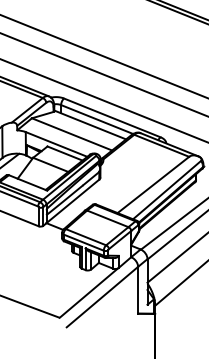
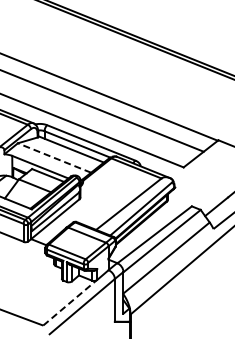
line: (72, 133) -> (54, 157), solid -> dashed
line: (88, 293) -> (69, 303), solid -> dashed

